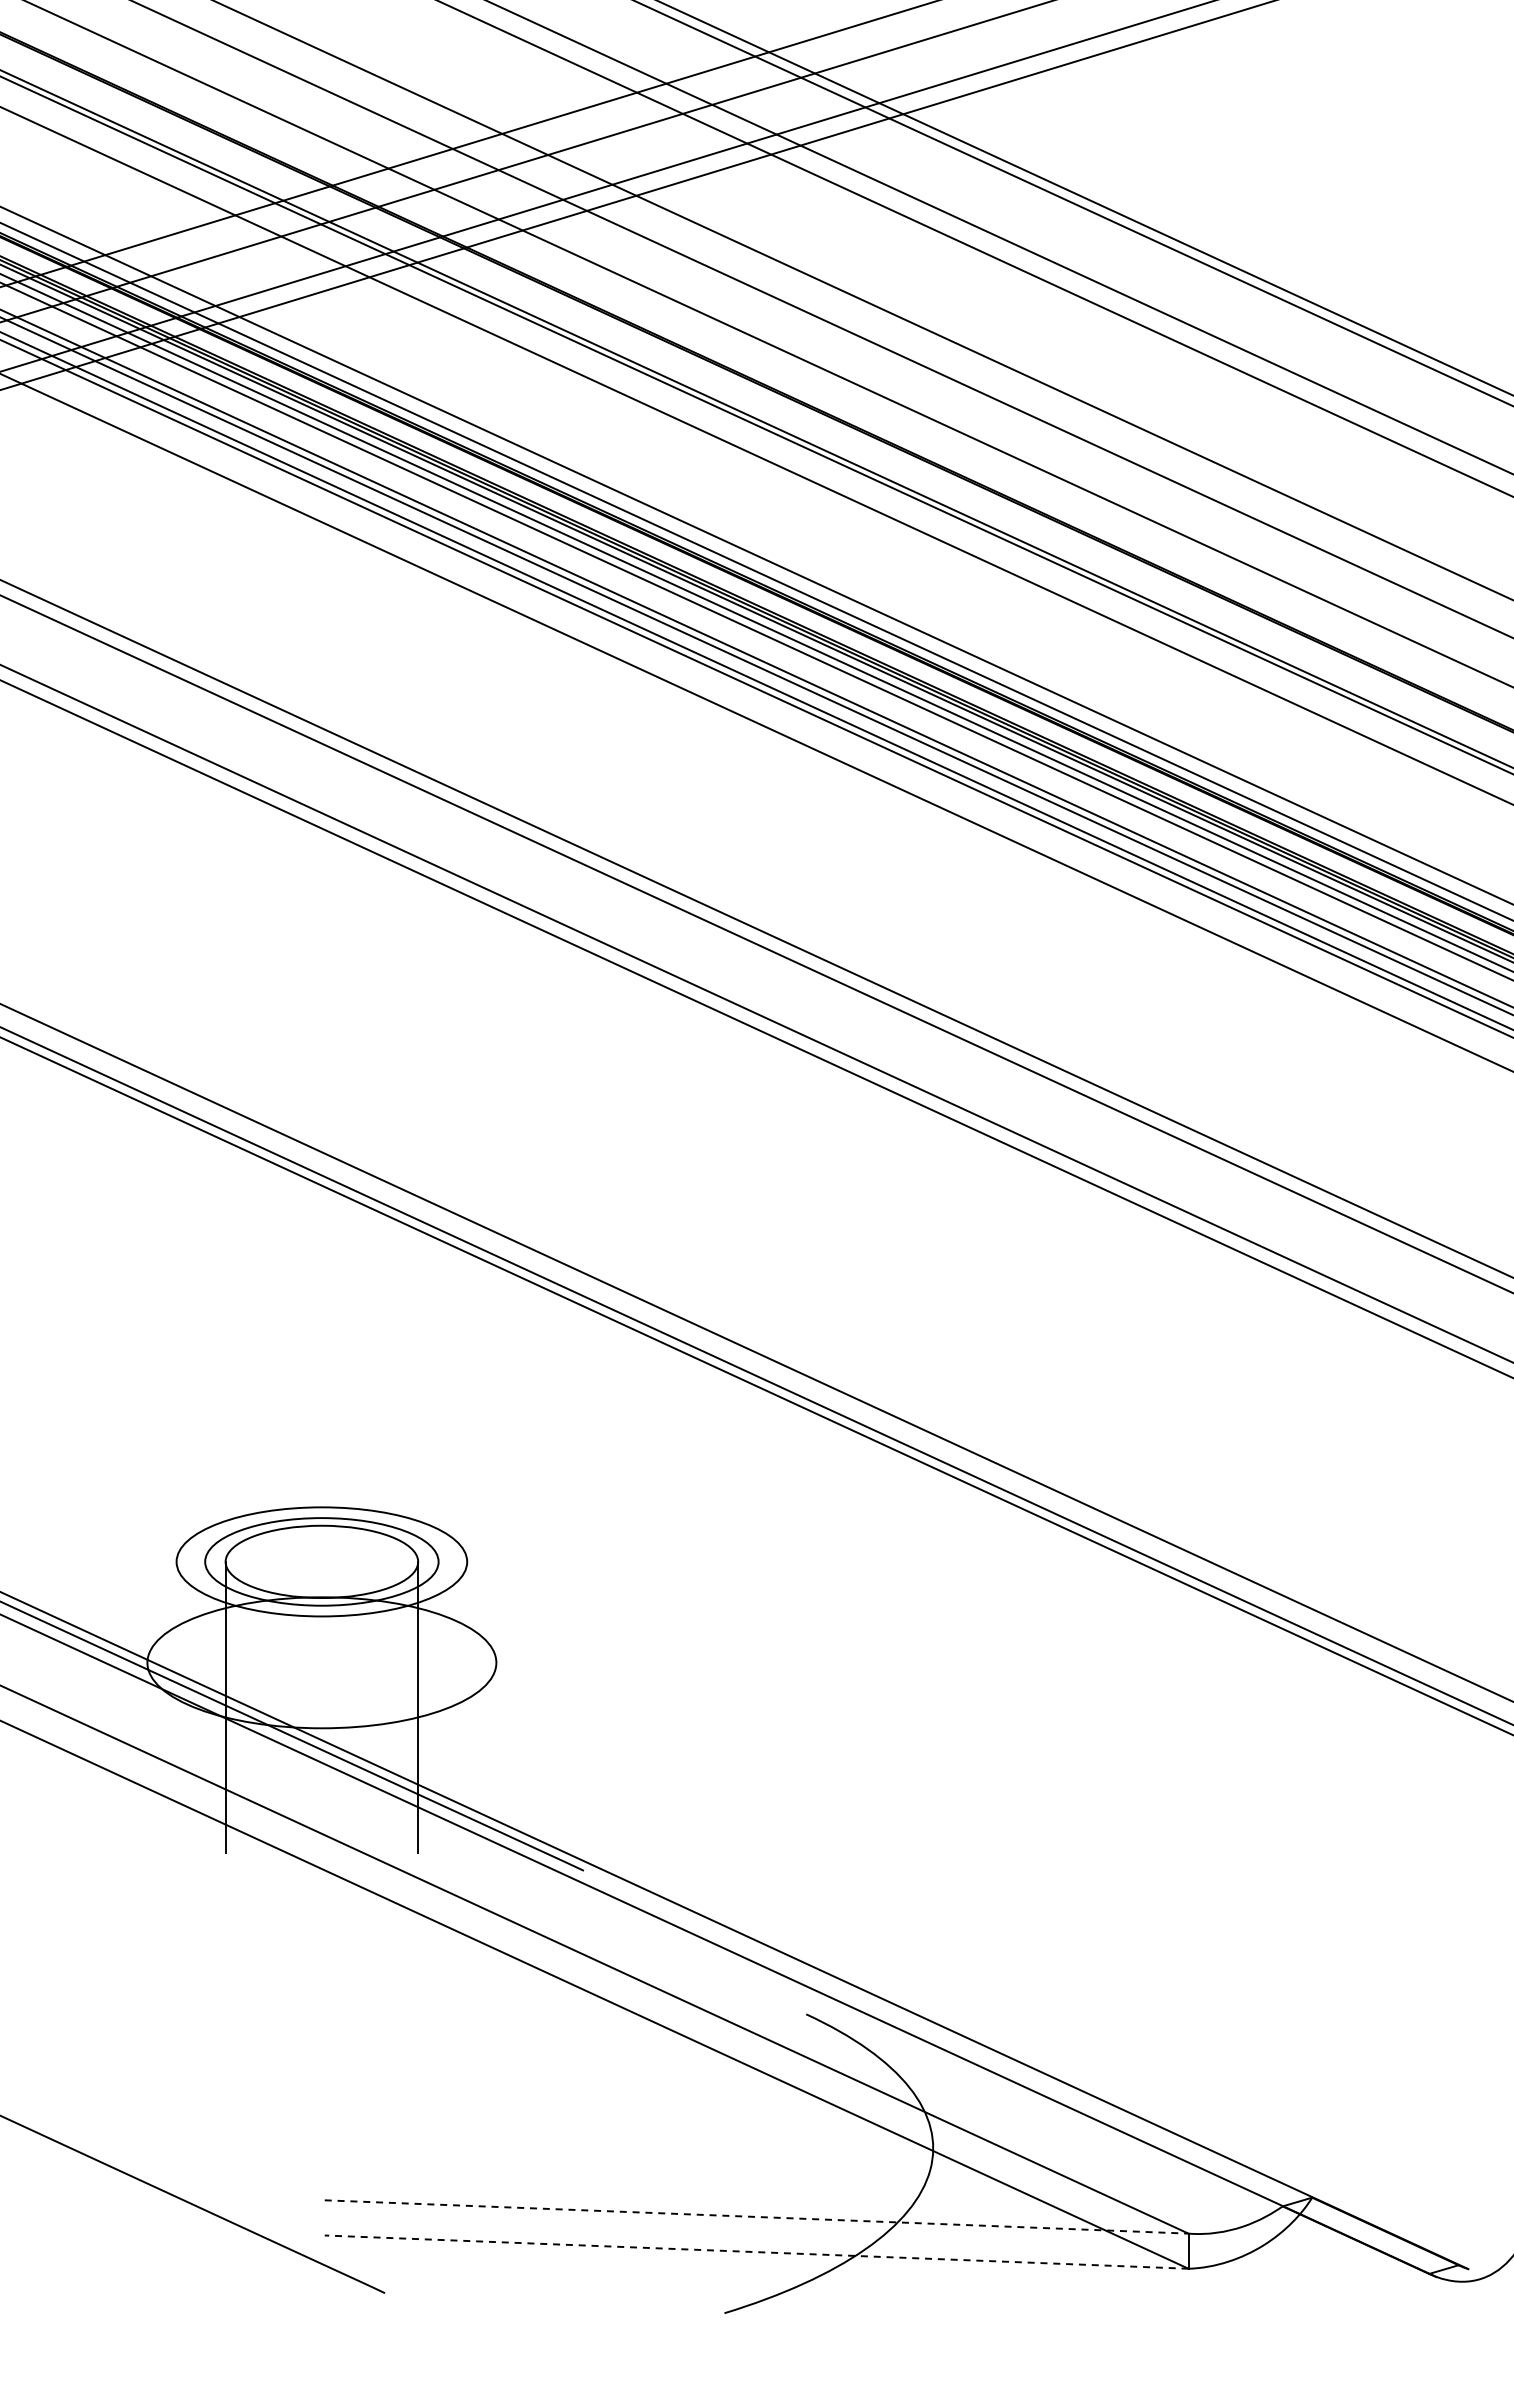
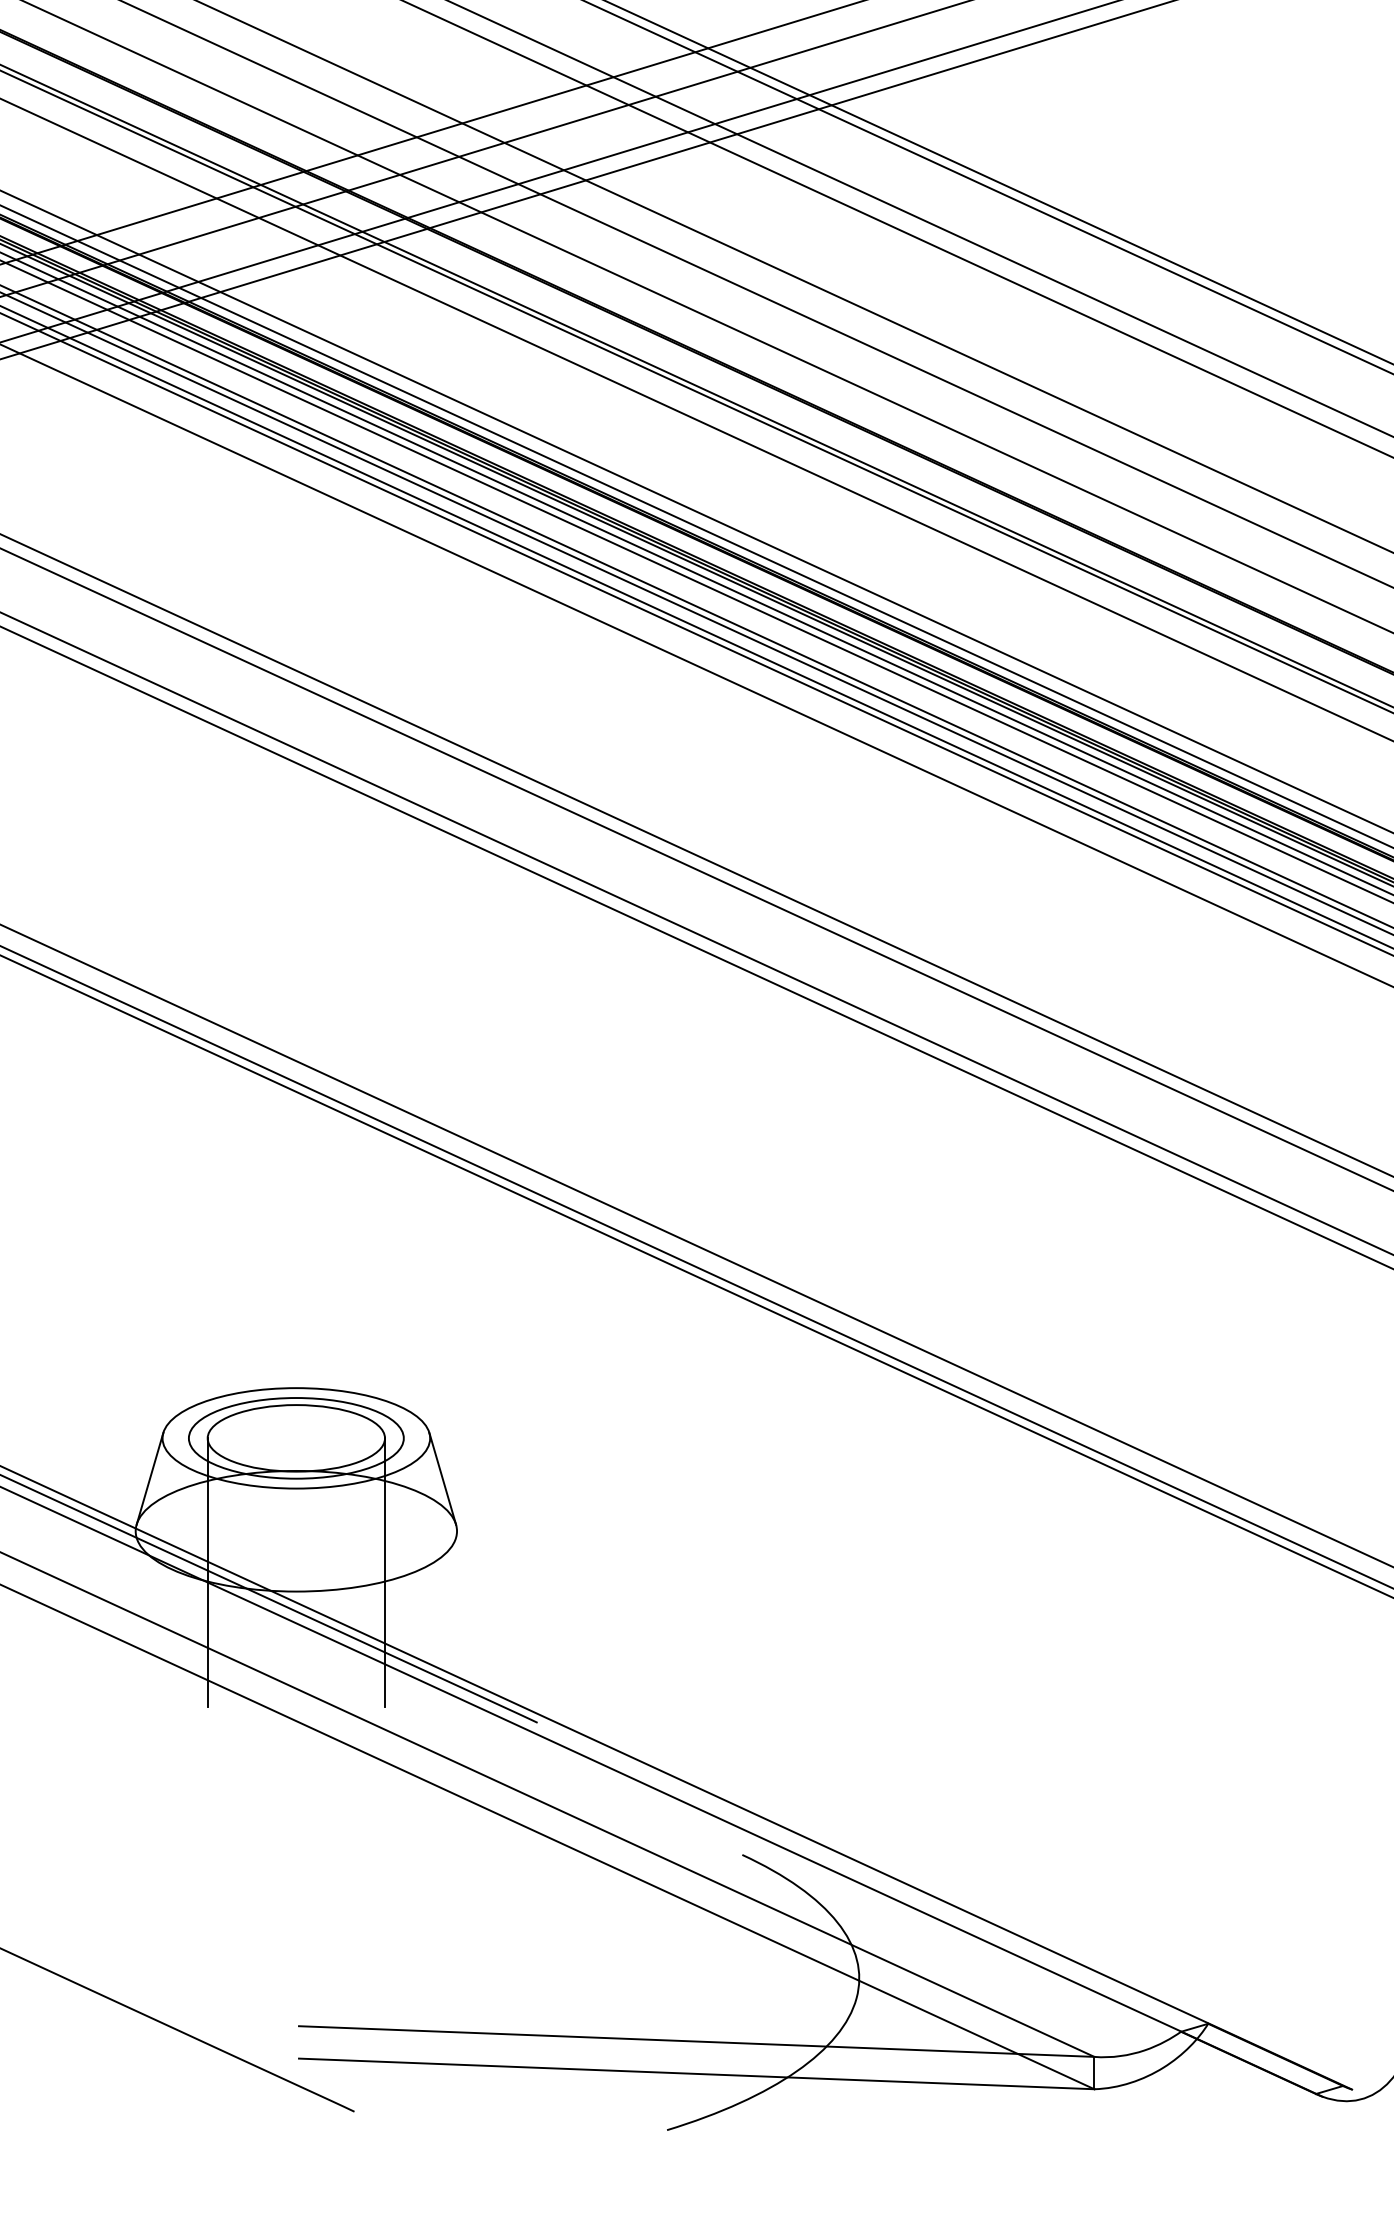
line: (162, 1605) -> (149, 1478), added
line: (480, 1605) -> (442, 1478), added
line: (757, 2216) -> (697, 2041), dashed -> solid
line: (756, 2252) -> (696, 2074), dashed -> solid

